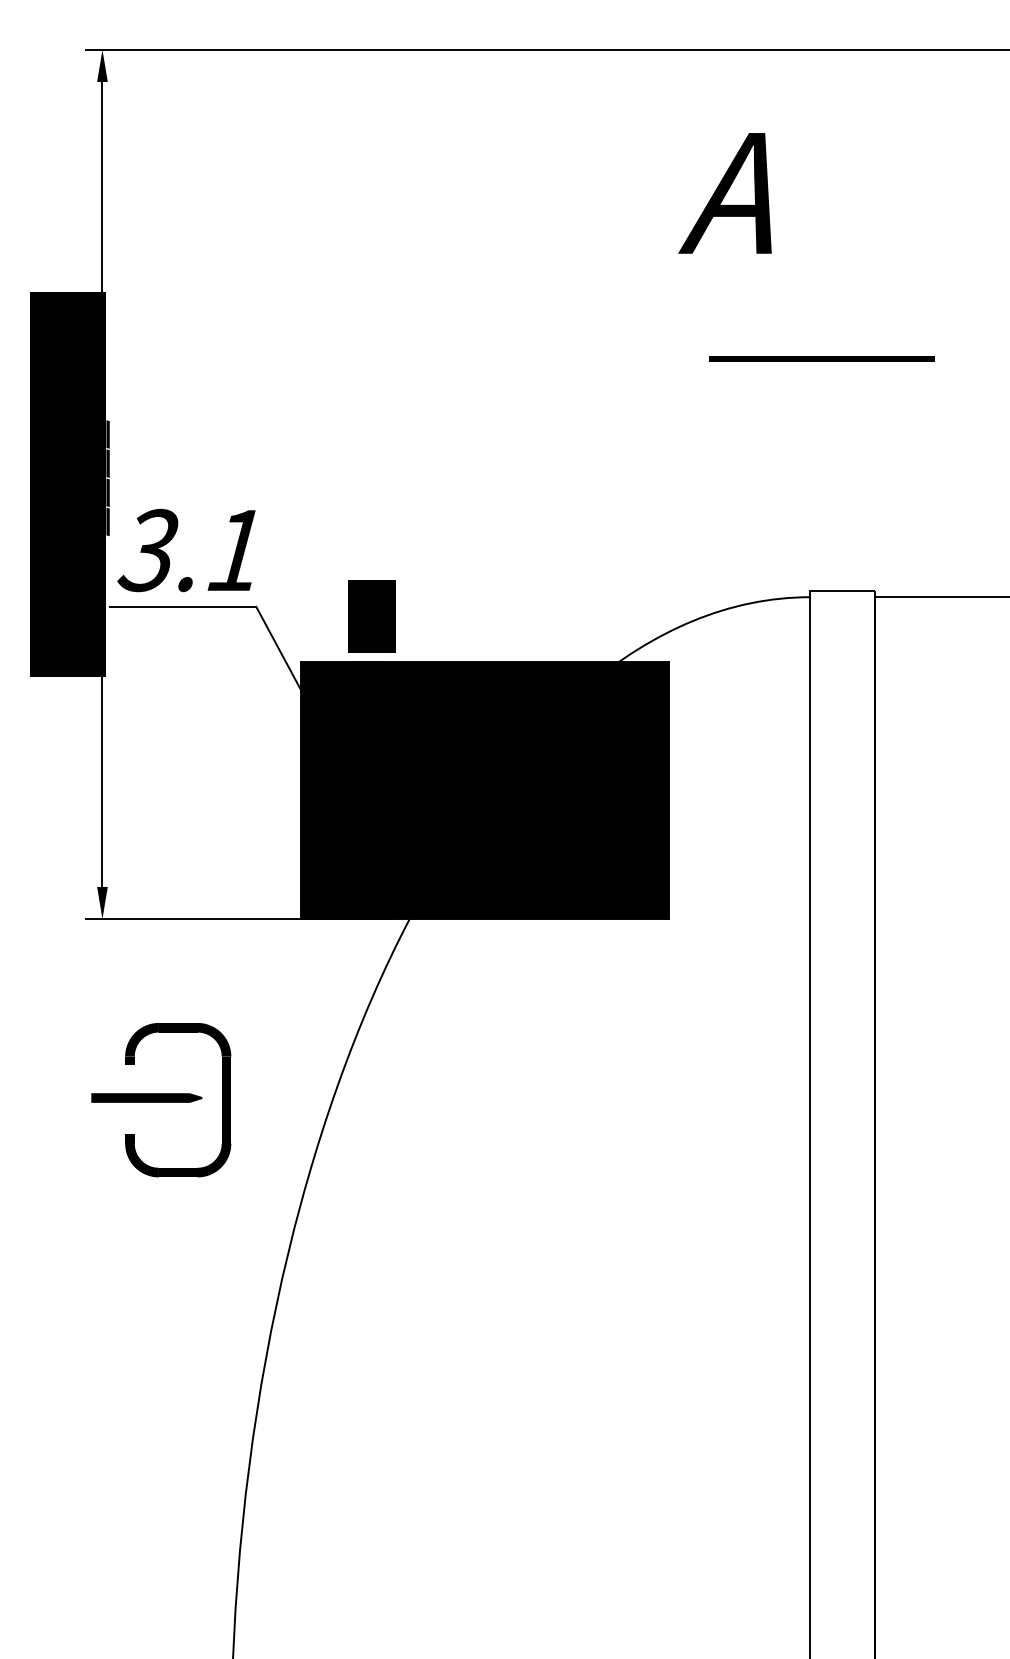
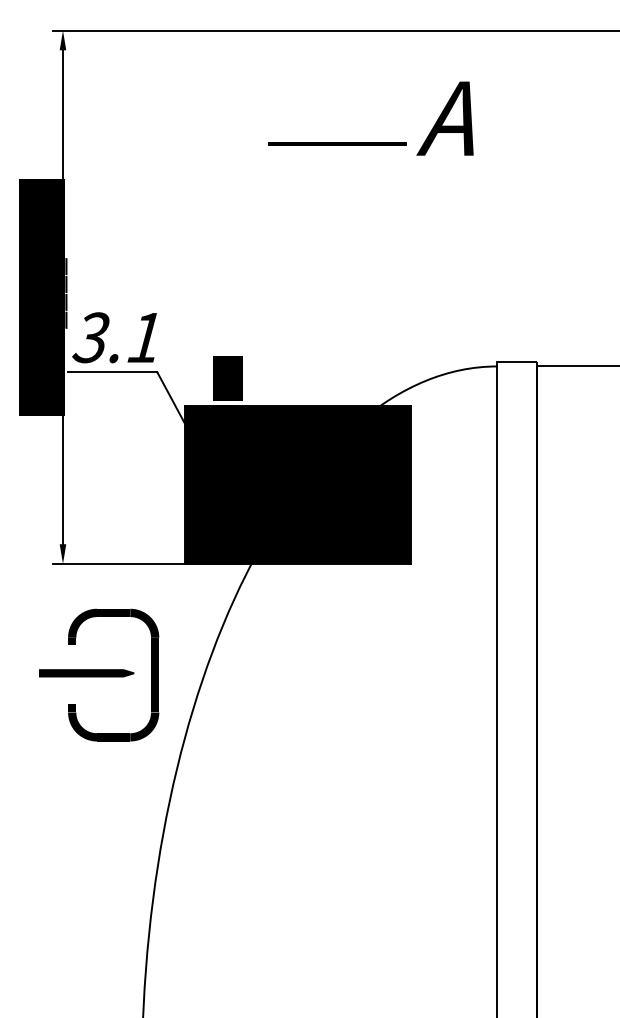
line: (821, 357) -> (337, 143), moved
part: (160, 1099) -> (98, 674), size x1.4

